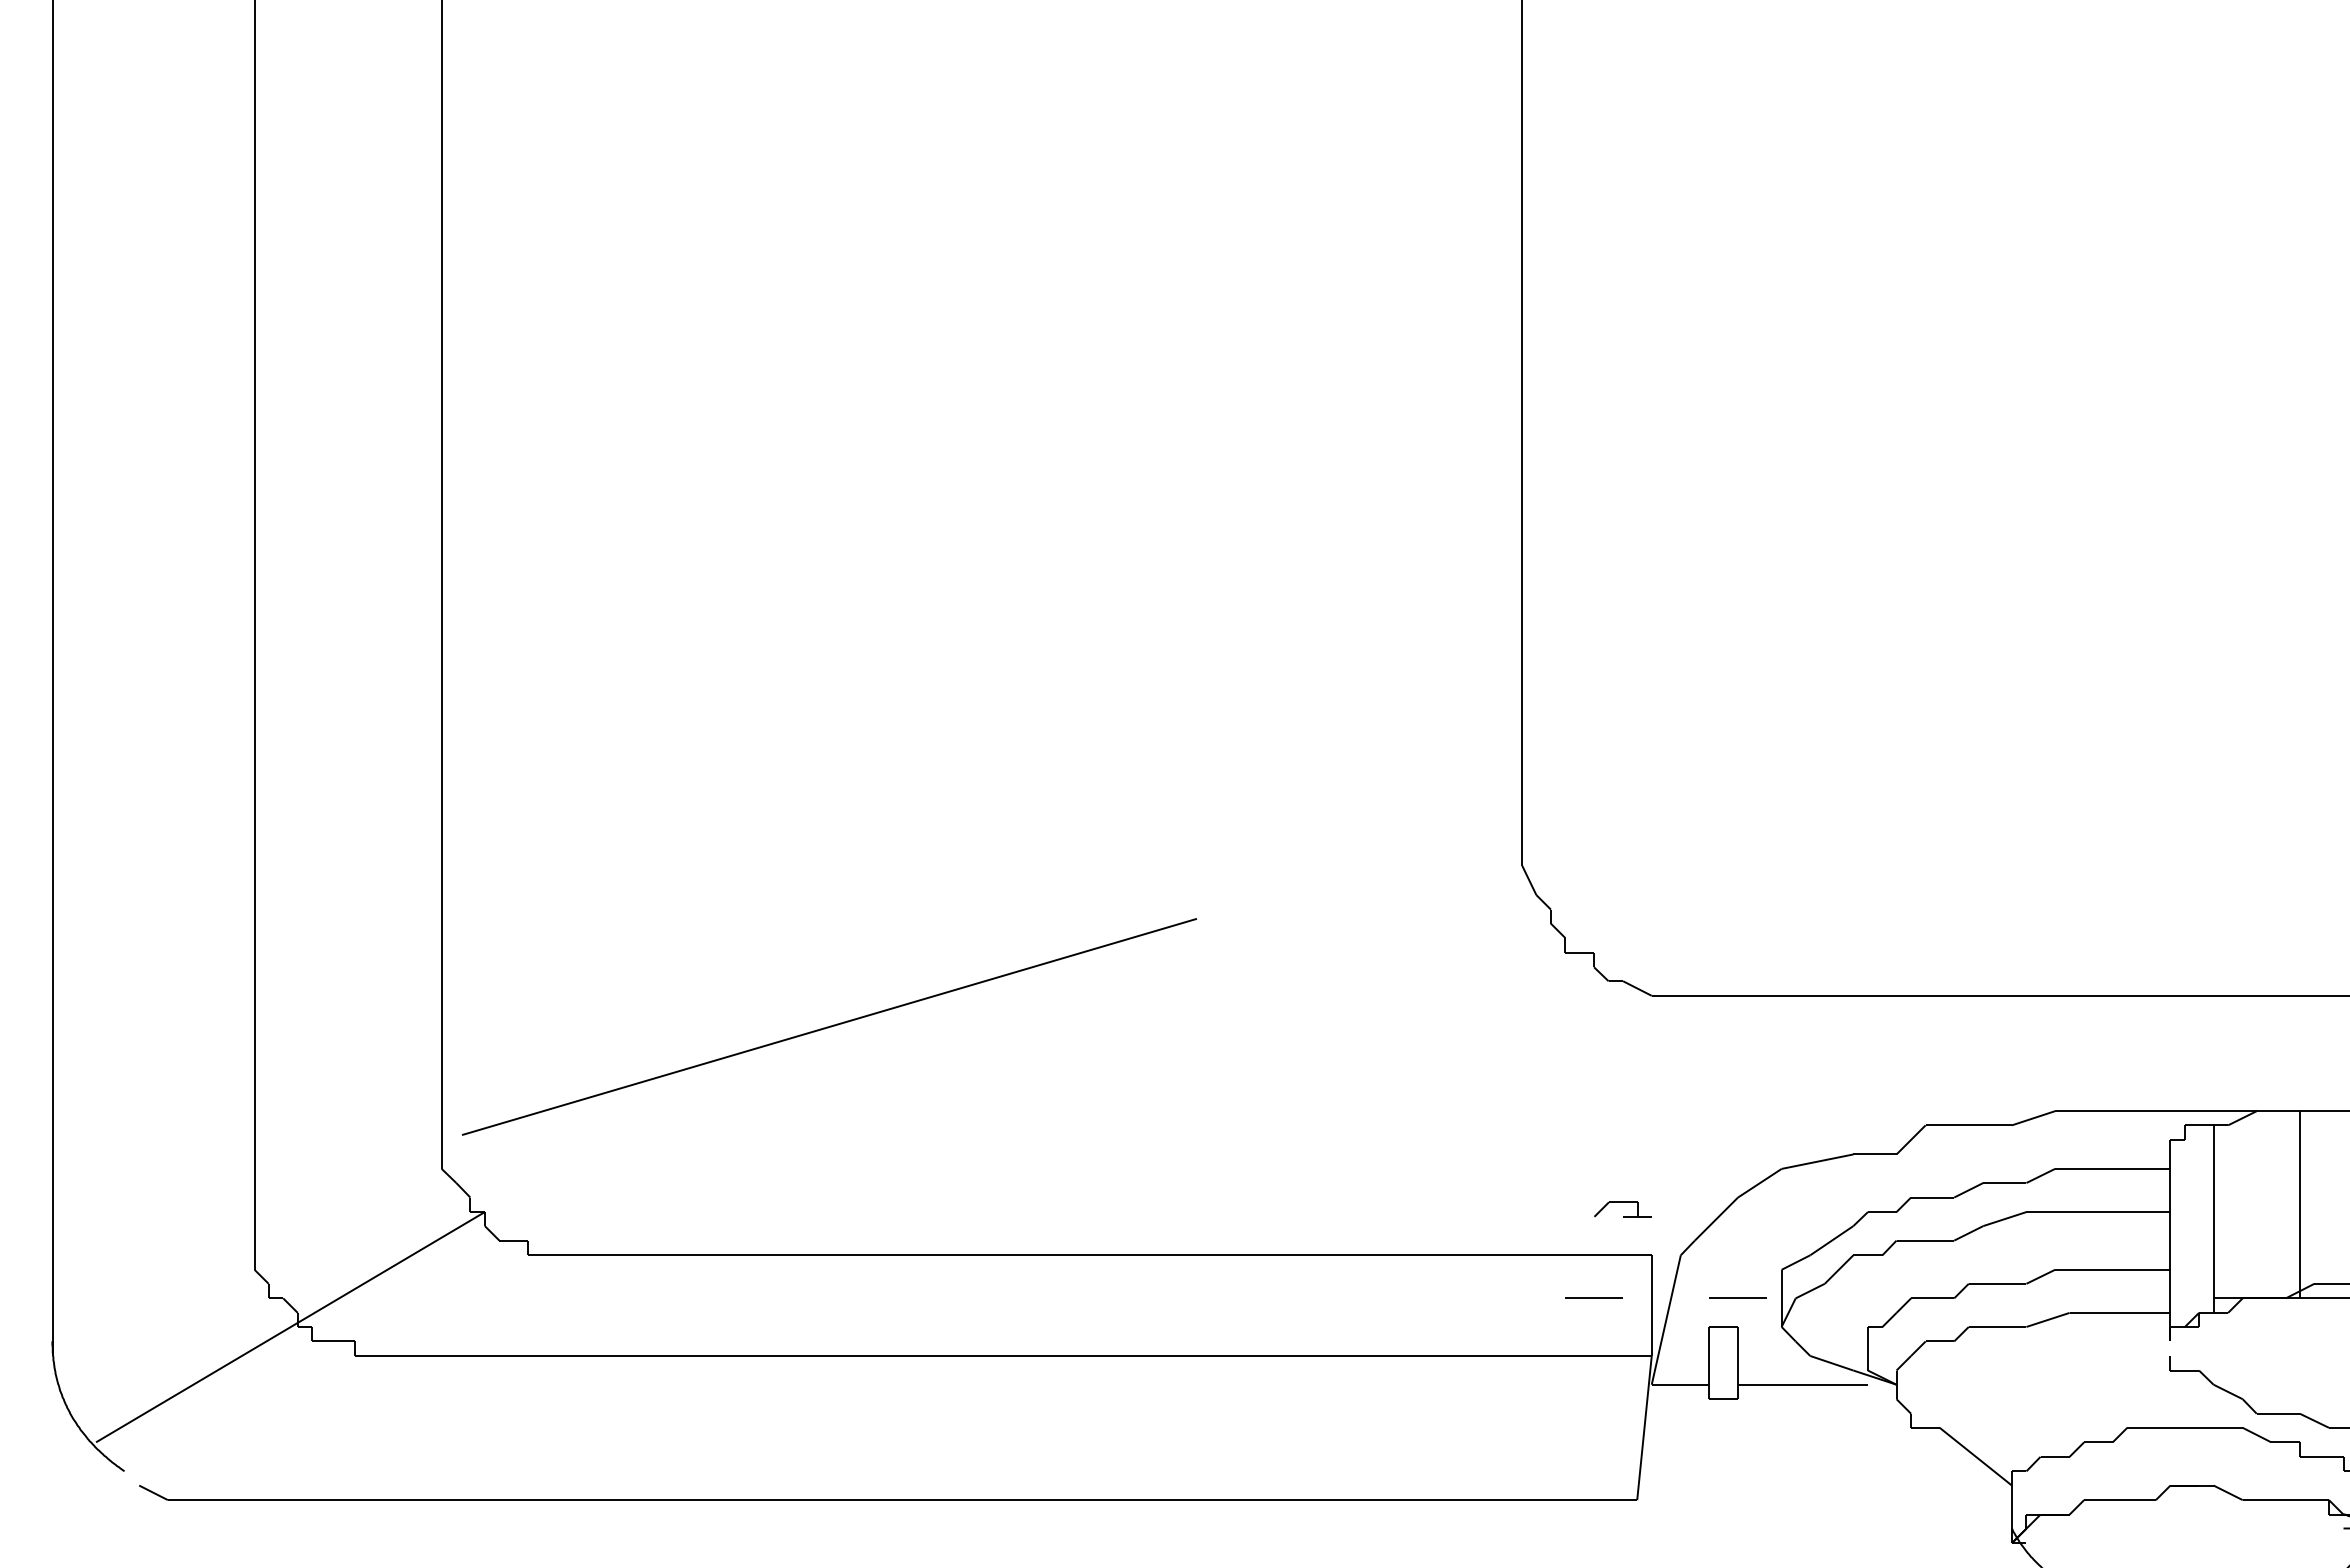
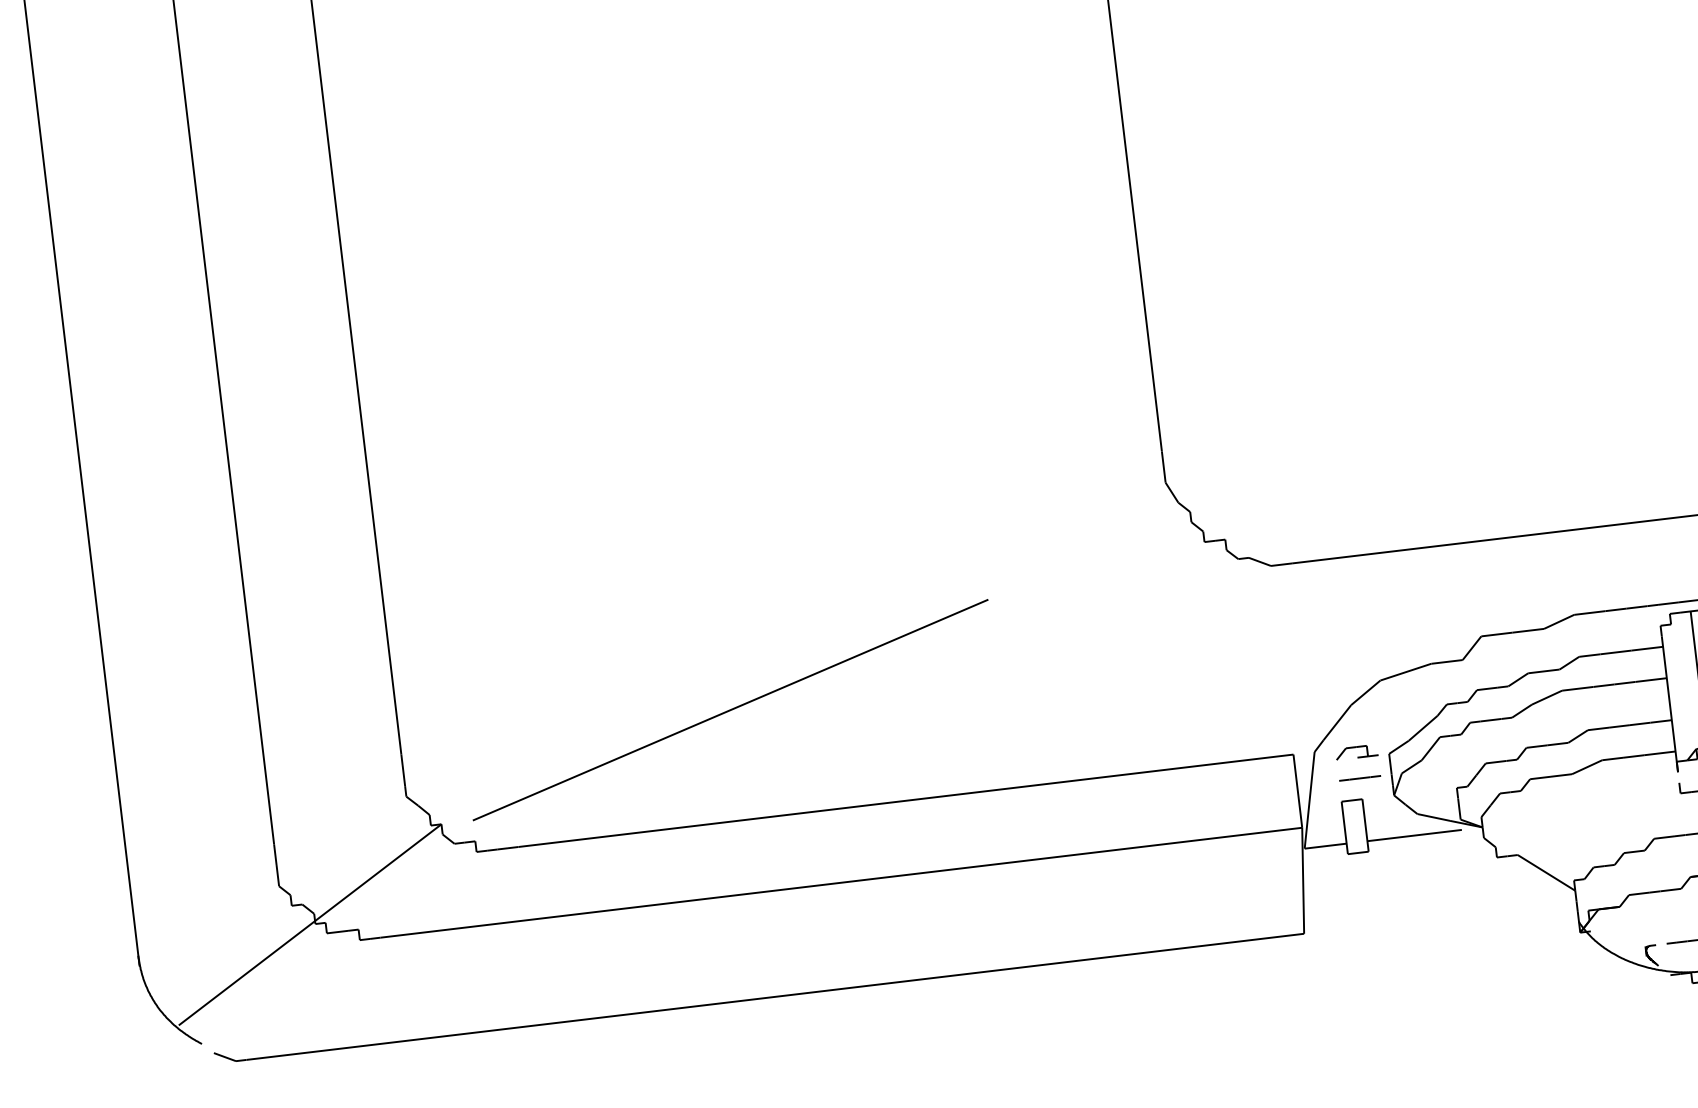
line: (829, 1026) -> (730, 709), moved
part: (1622, 1202) -> (1355, 747), moved
line: (1593, 1297) -> (1254, 790), removed

